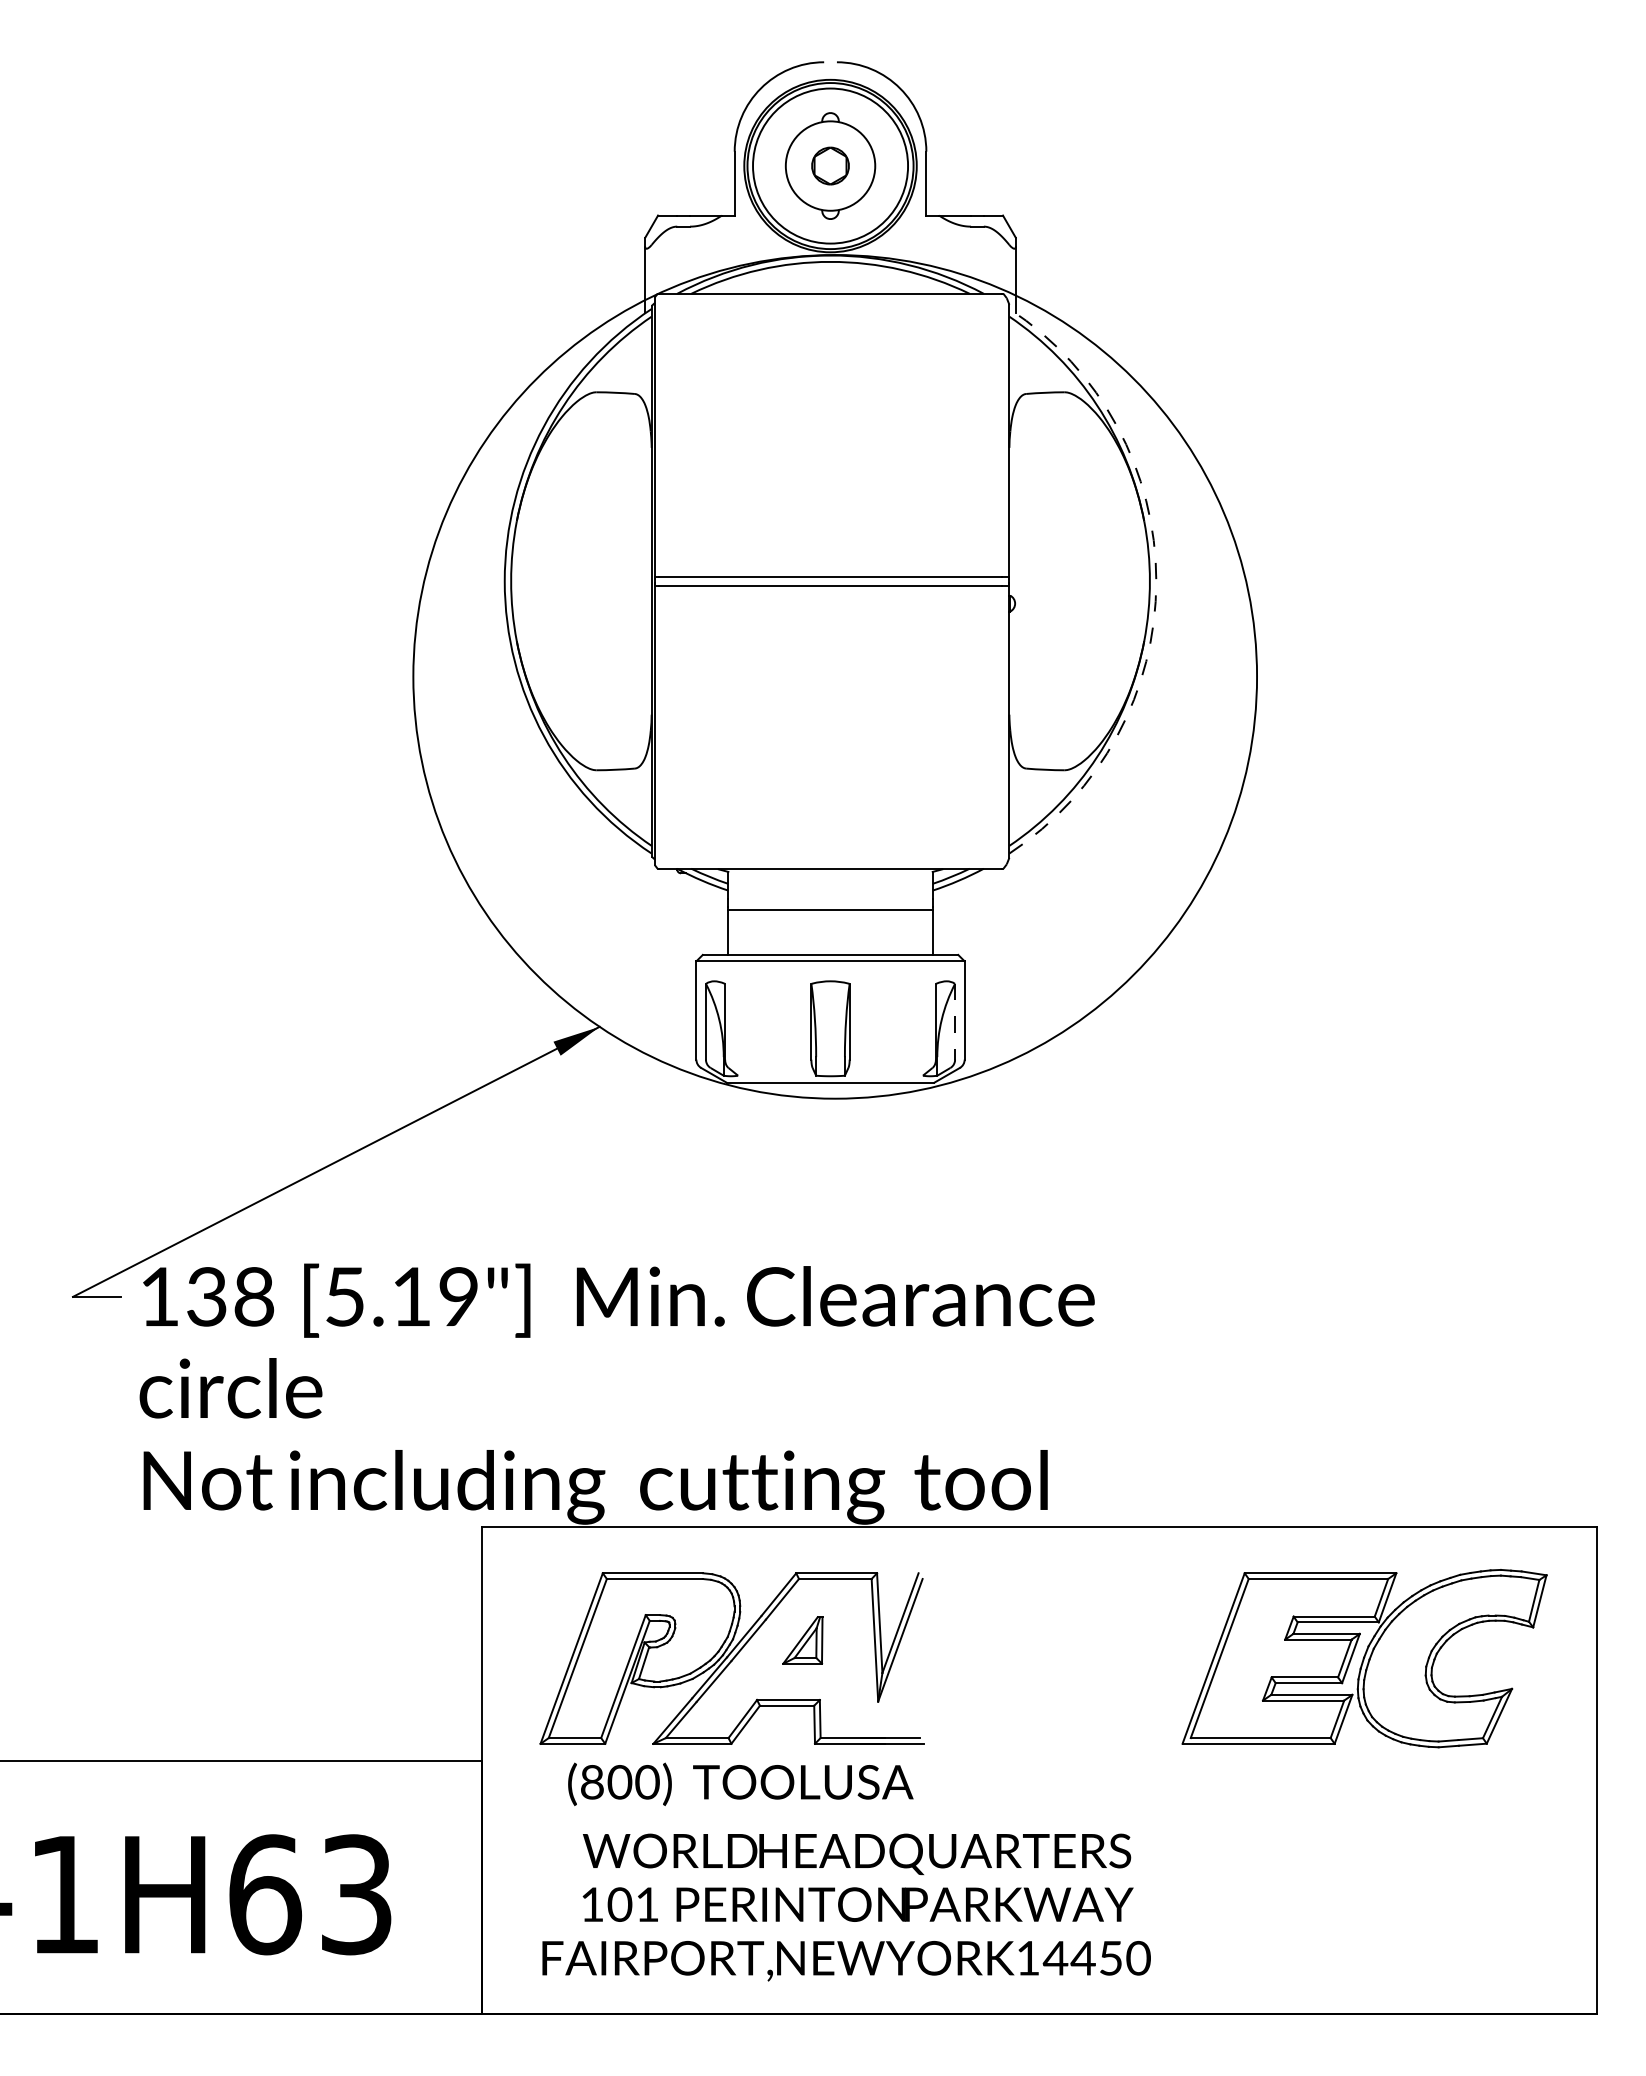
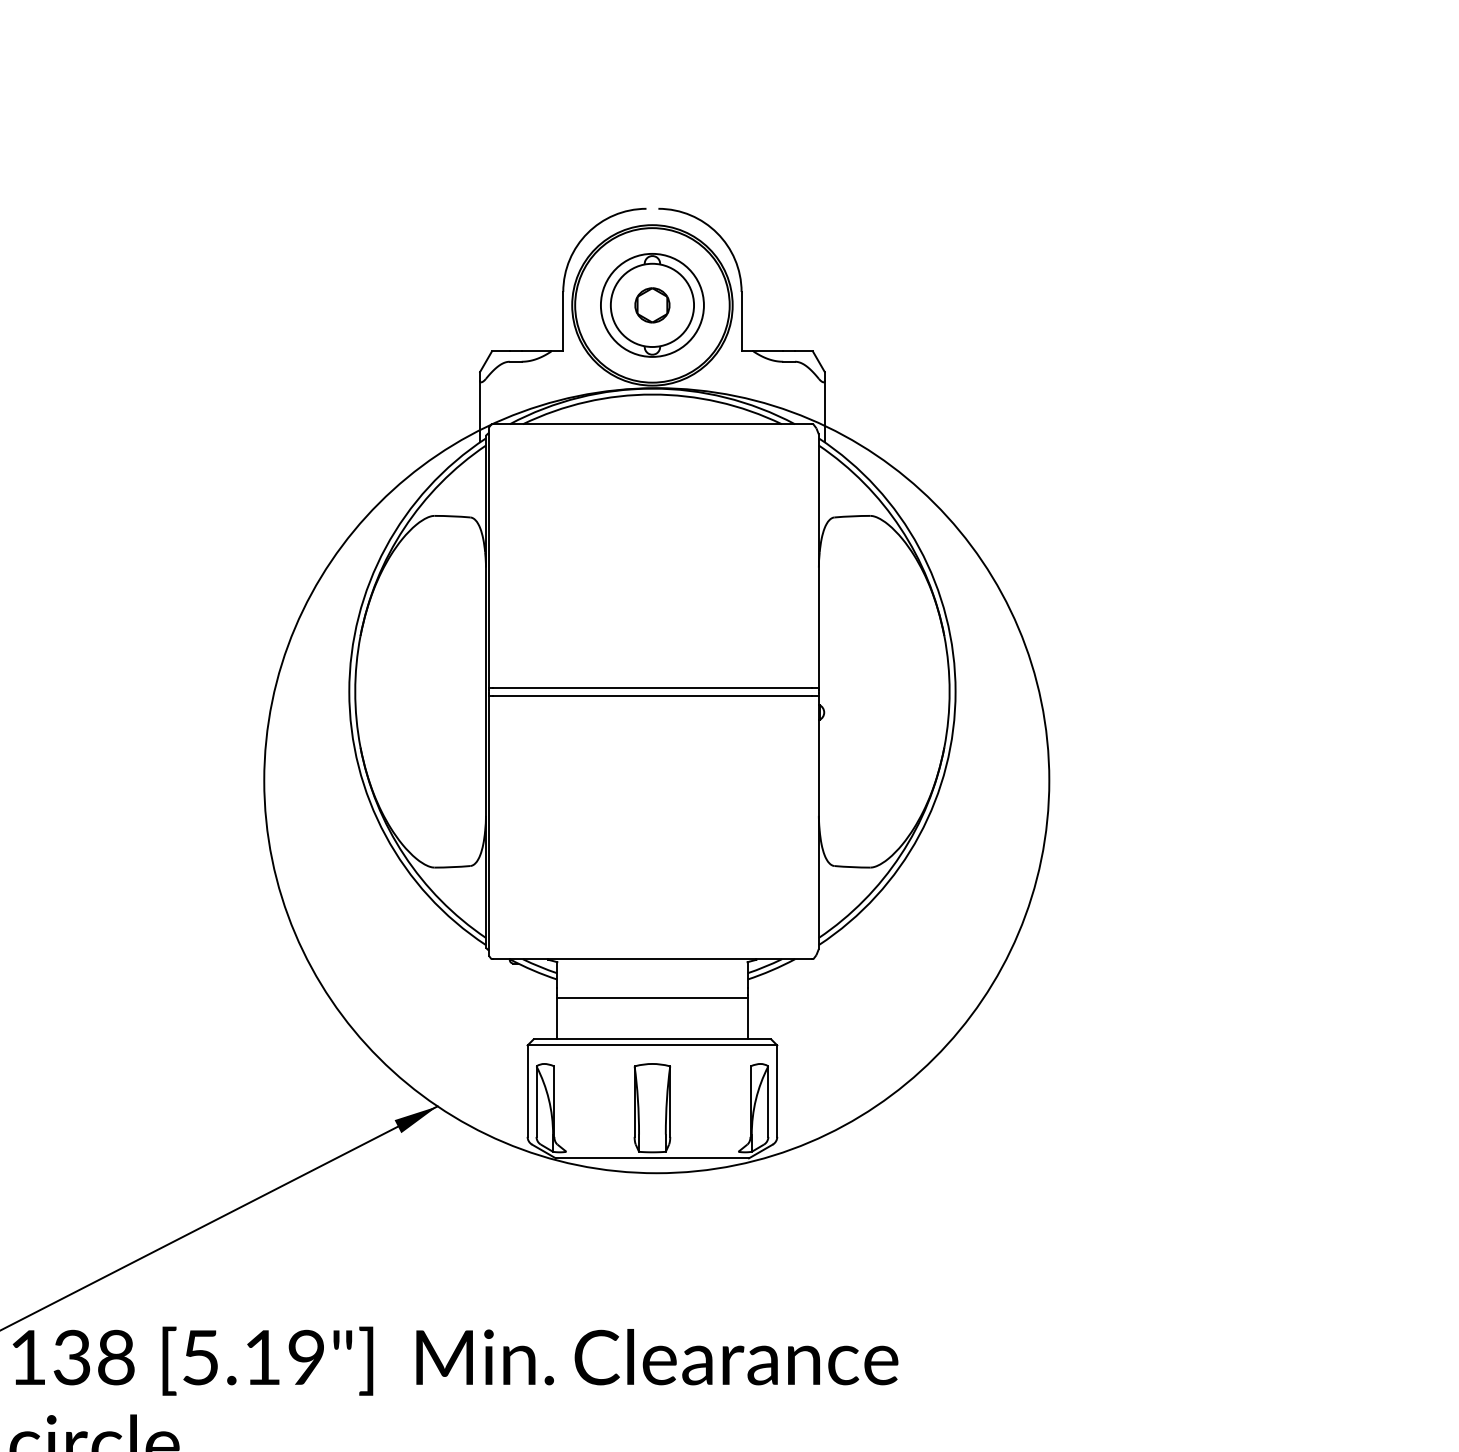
circle: (830, 165) -> (652, 304), size x0.71
arc: (1156, 581) -> (955, 691), dashed -> solid
line: (955, 1021) -> (768, 1101), dashed -> solid

